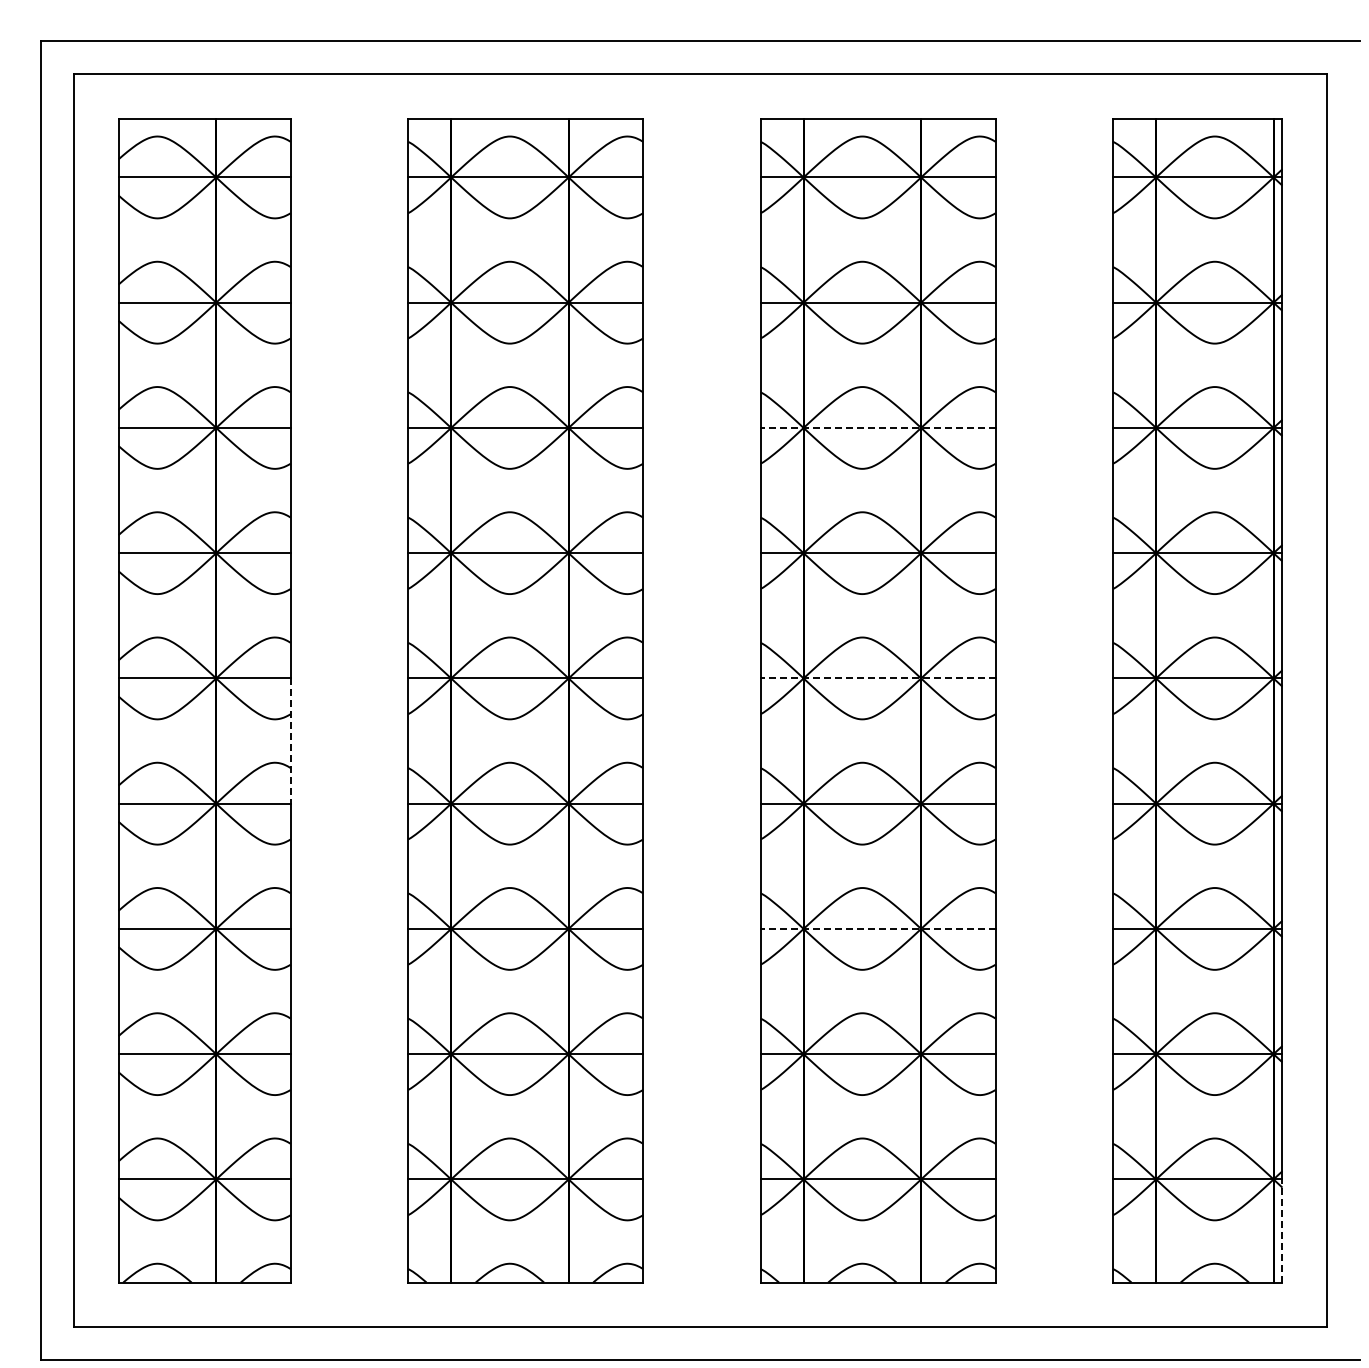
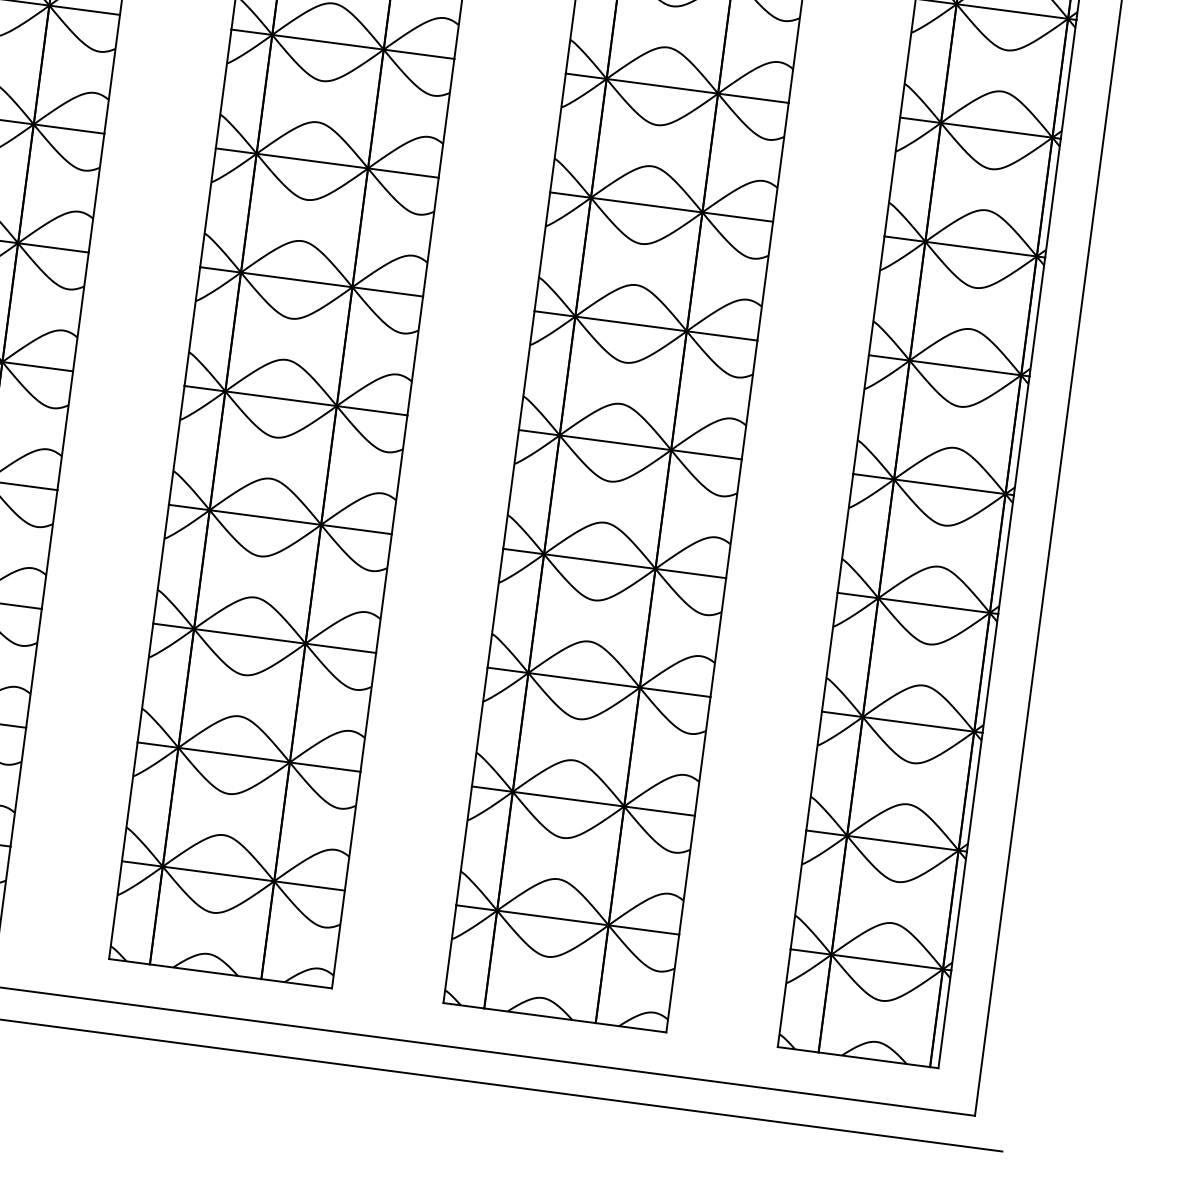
line: (877, 427) -> (661, 206), dashed -> solid
line: (877, 678) -> (629, 444), dashed -> solid
line: (290, 741) -> (65, 431), dashed -> solid
line: (877, 928) -> (598, 681), dashed -> solid
line: (1282, 1230) -> (945, 1018), dashed -> solid

